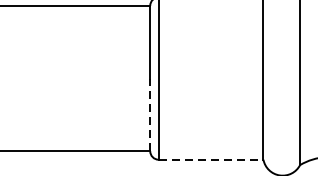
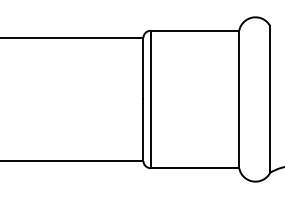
line: (150, 115) -> (143, 130), dashed -> solid
line: (211, 160) -> (195, 168), dashed -> solid

